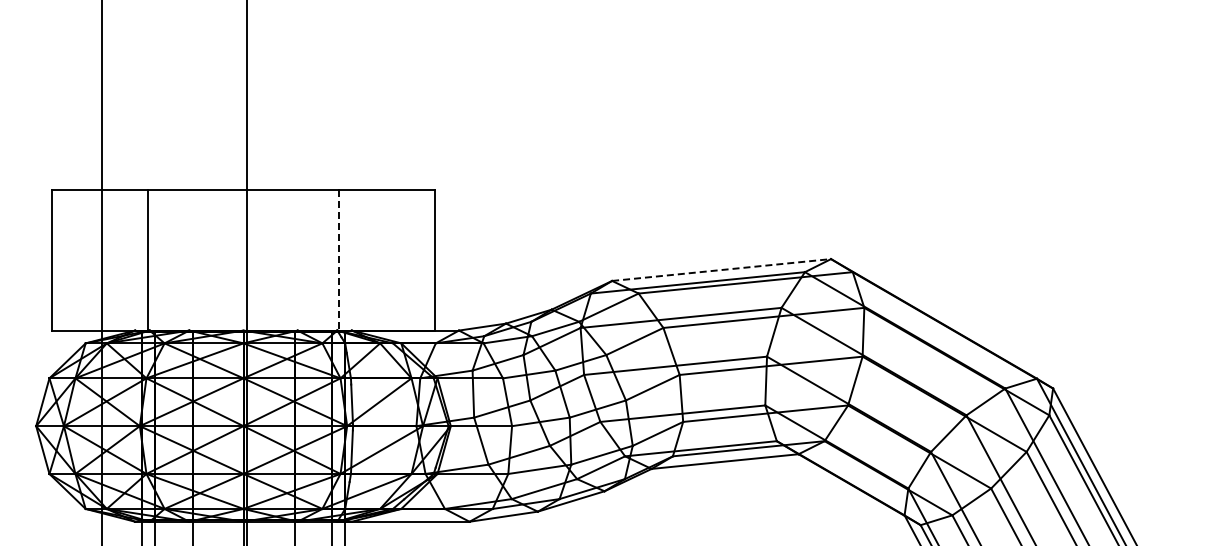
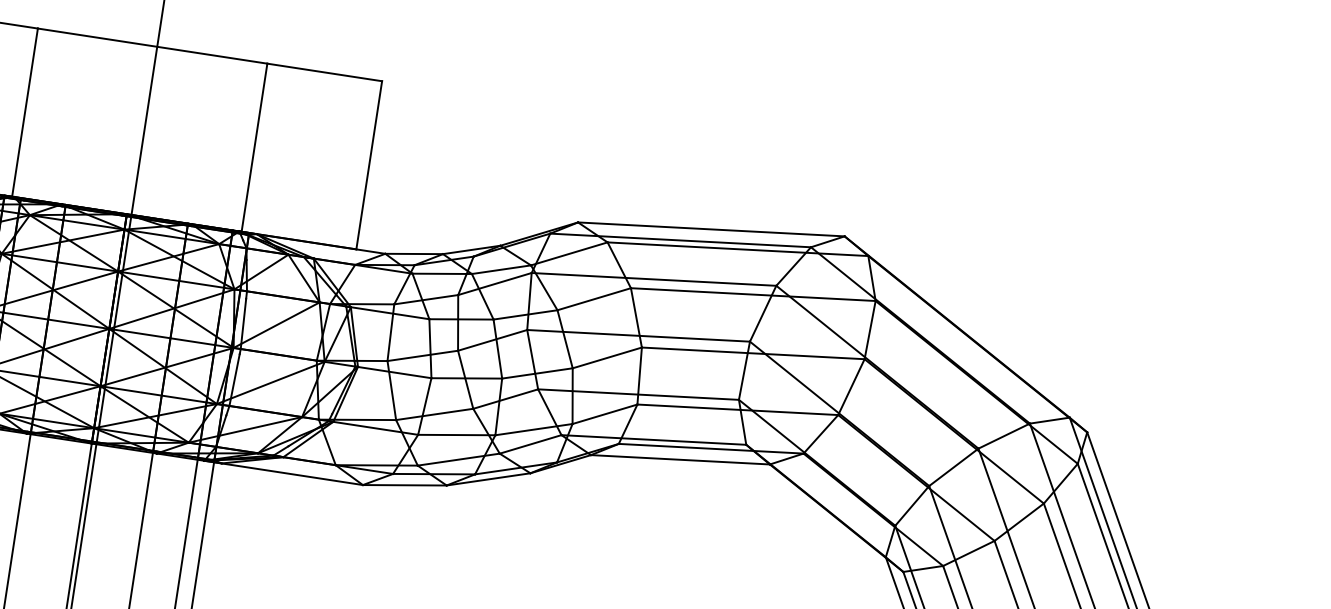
line: (339, 260) -> (254, 147), dashed -> solid
line: (722, 269) -> (712, 228), dashed -> solid

